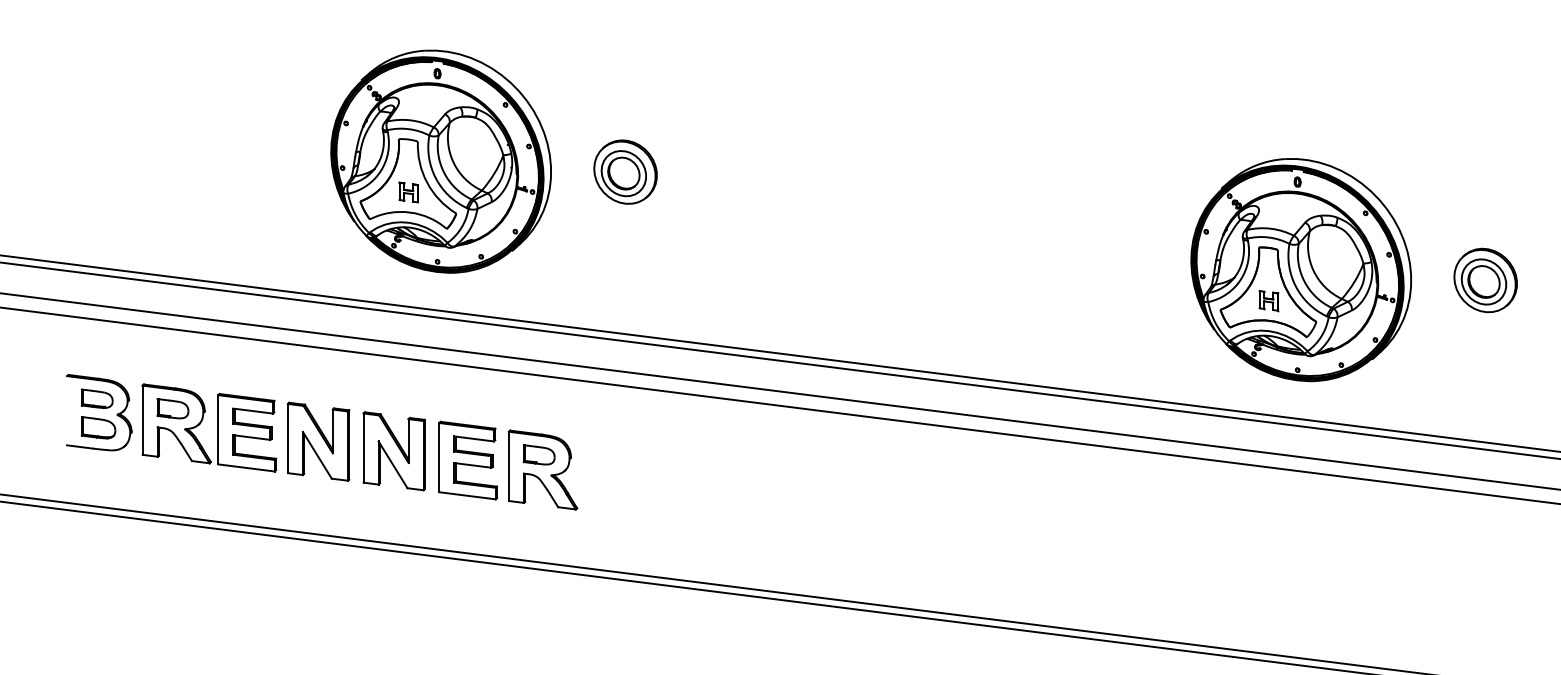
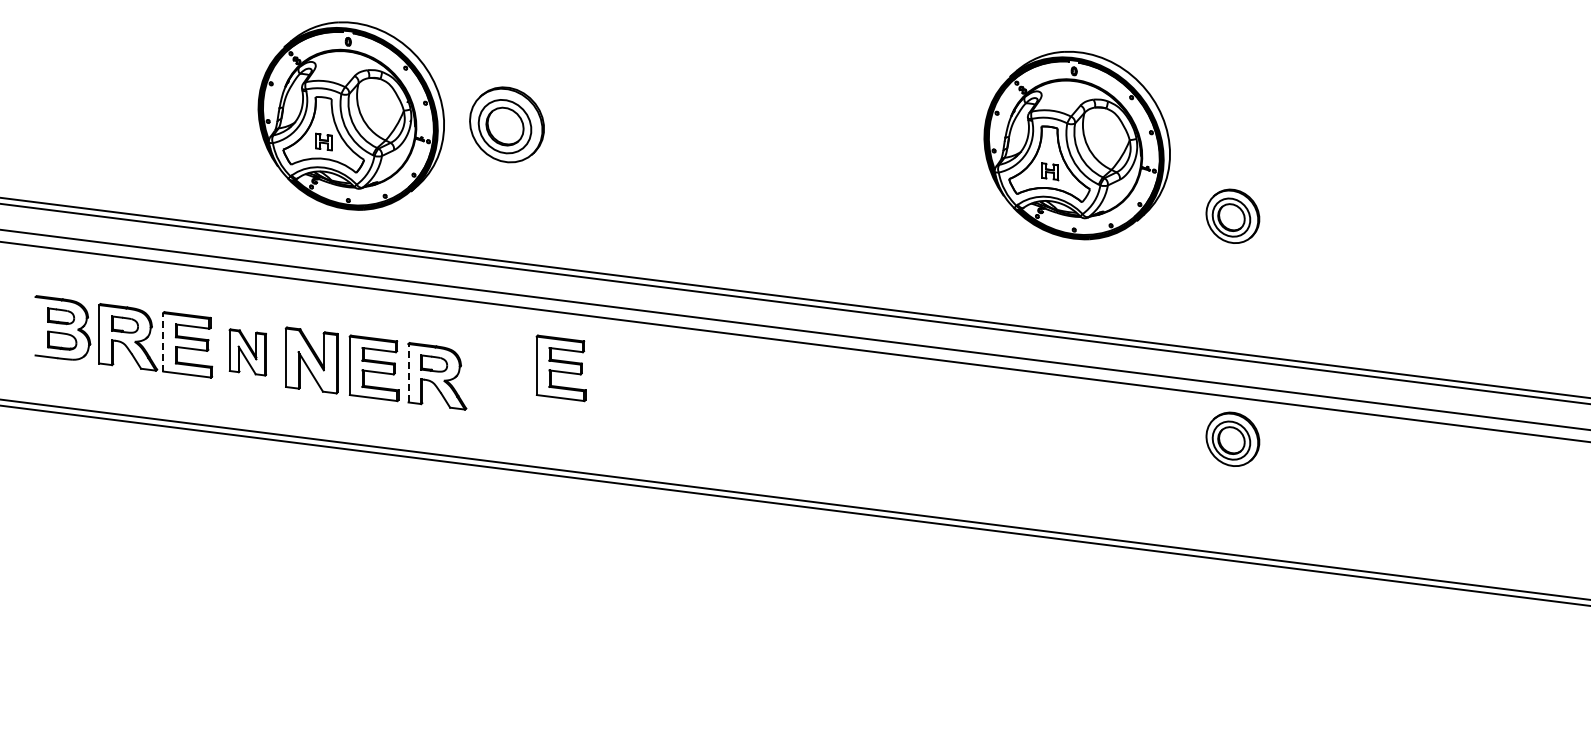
part: (624, 171) -> (506, 124), size x1.4
part: (1300, 269) -> (1076, 145), moved
line: (218, 428) -> (163, 341), solid -> dashed
part: (318, 441) -> (247, 352), size x0.7
part: (688, 460) -> (560, 368), added
line: (508, 465) -> (408, 372), solid -> dashed
part: (1485, 543) -> (1232, 438), added

